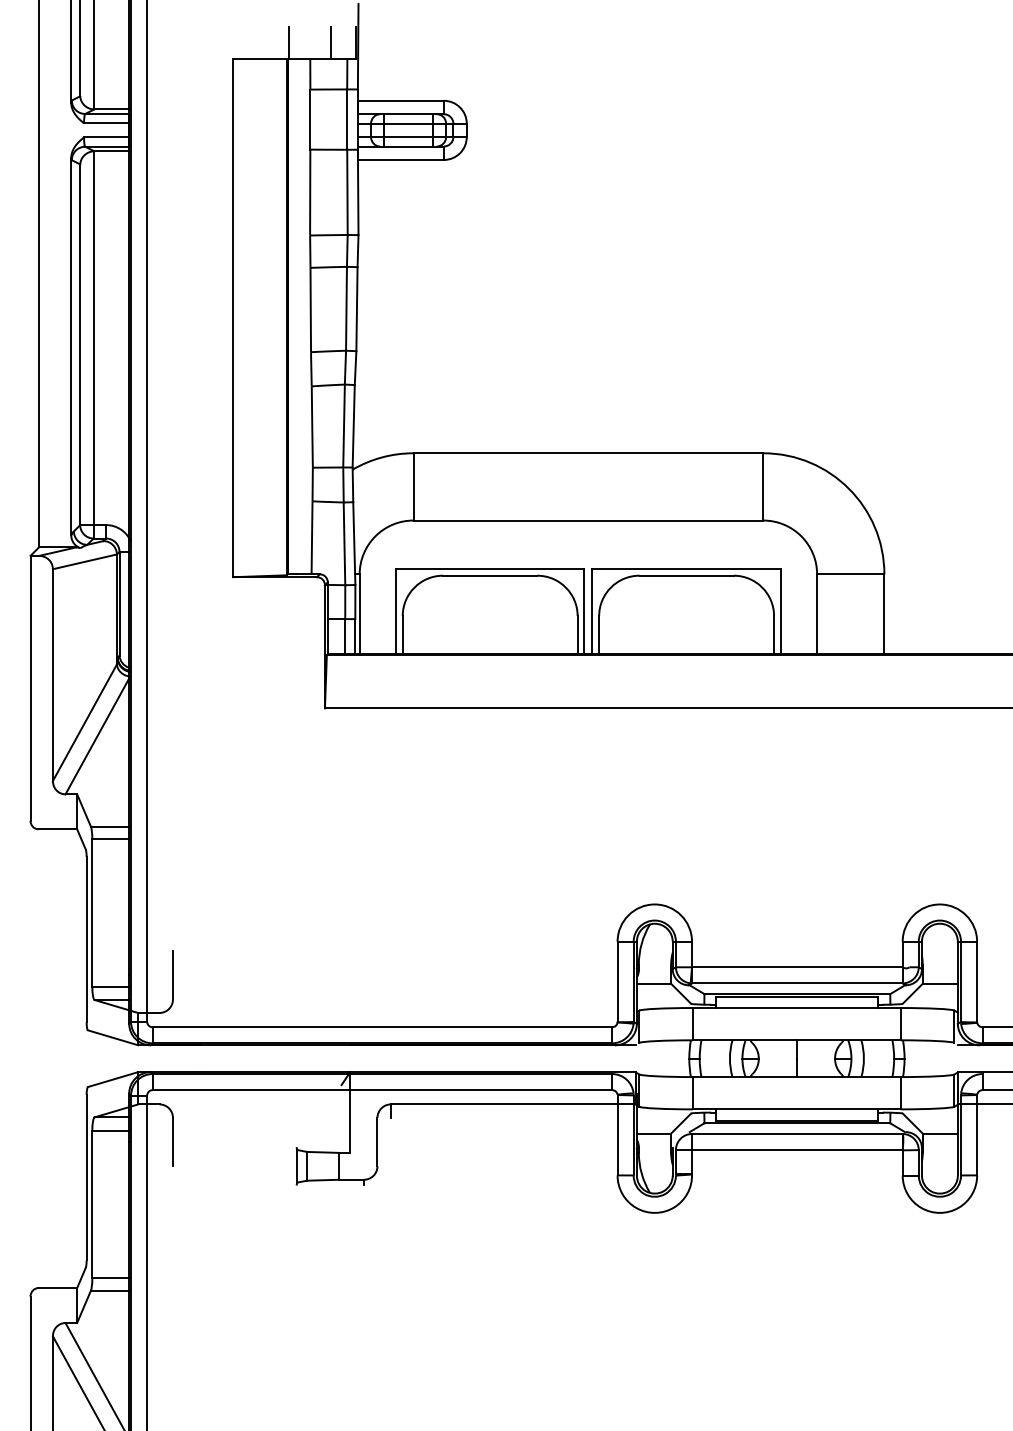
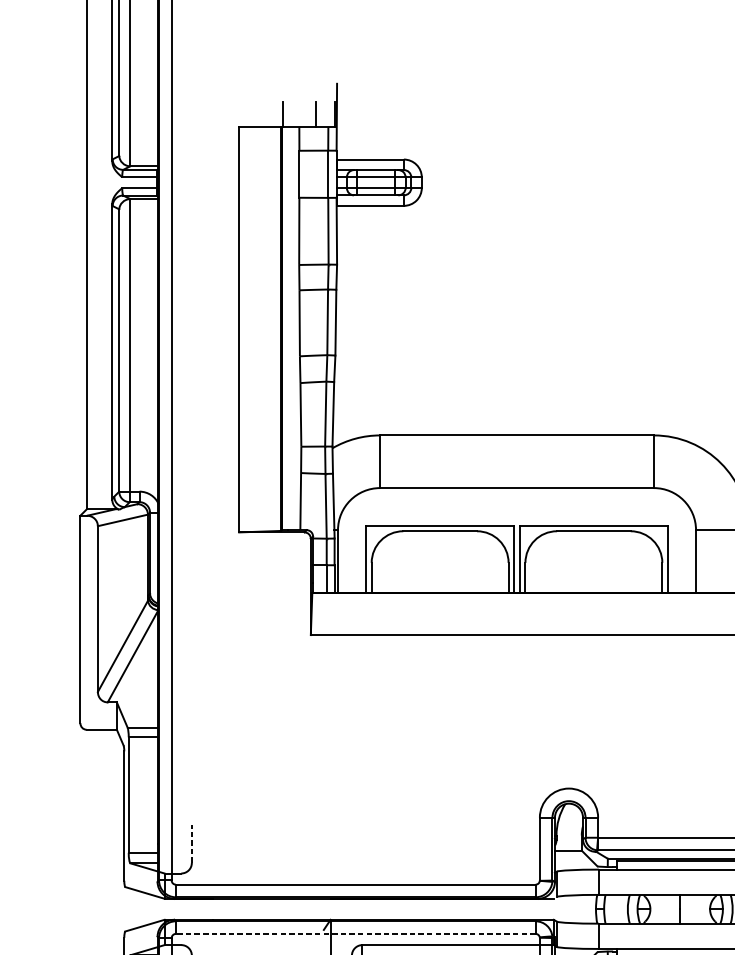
line: (172, 974) -> (191, 843), solid -> dashed
line: (382, 1090) -> (355, 934), solid -> dashed

